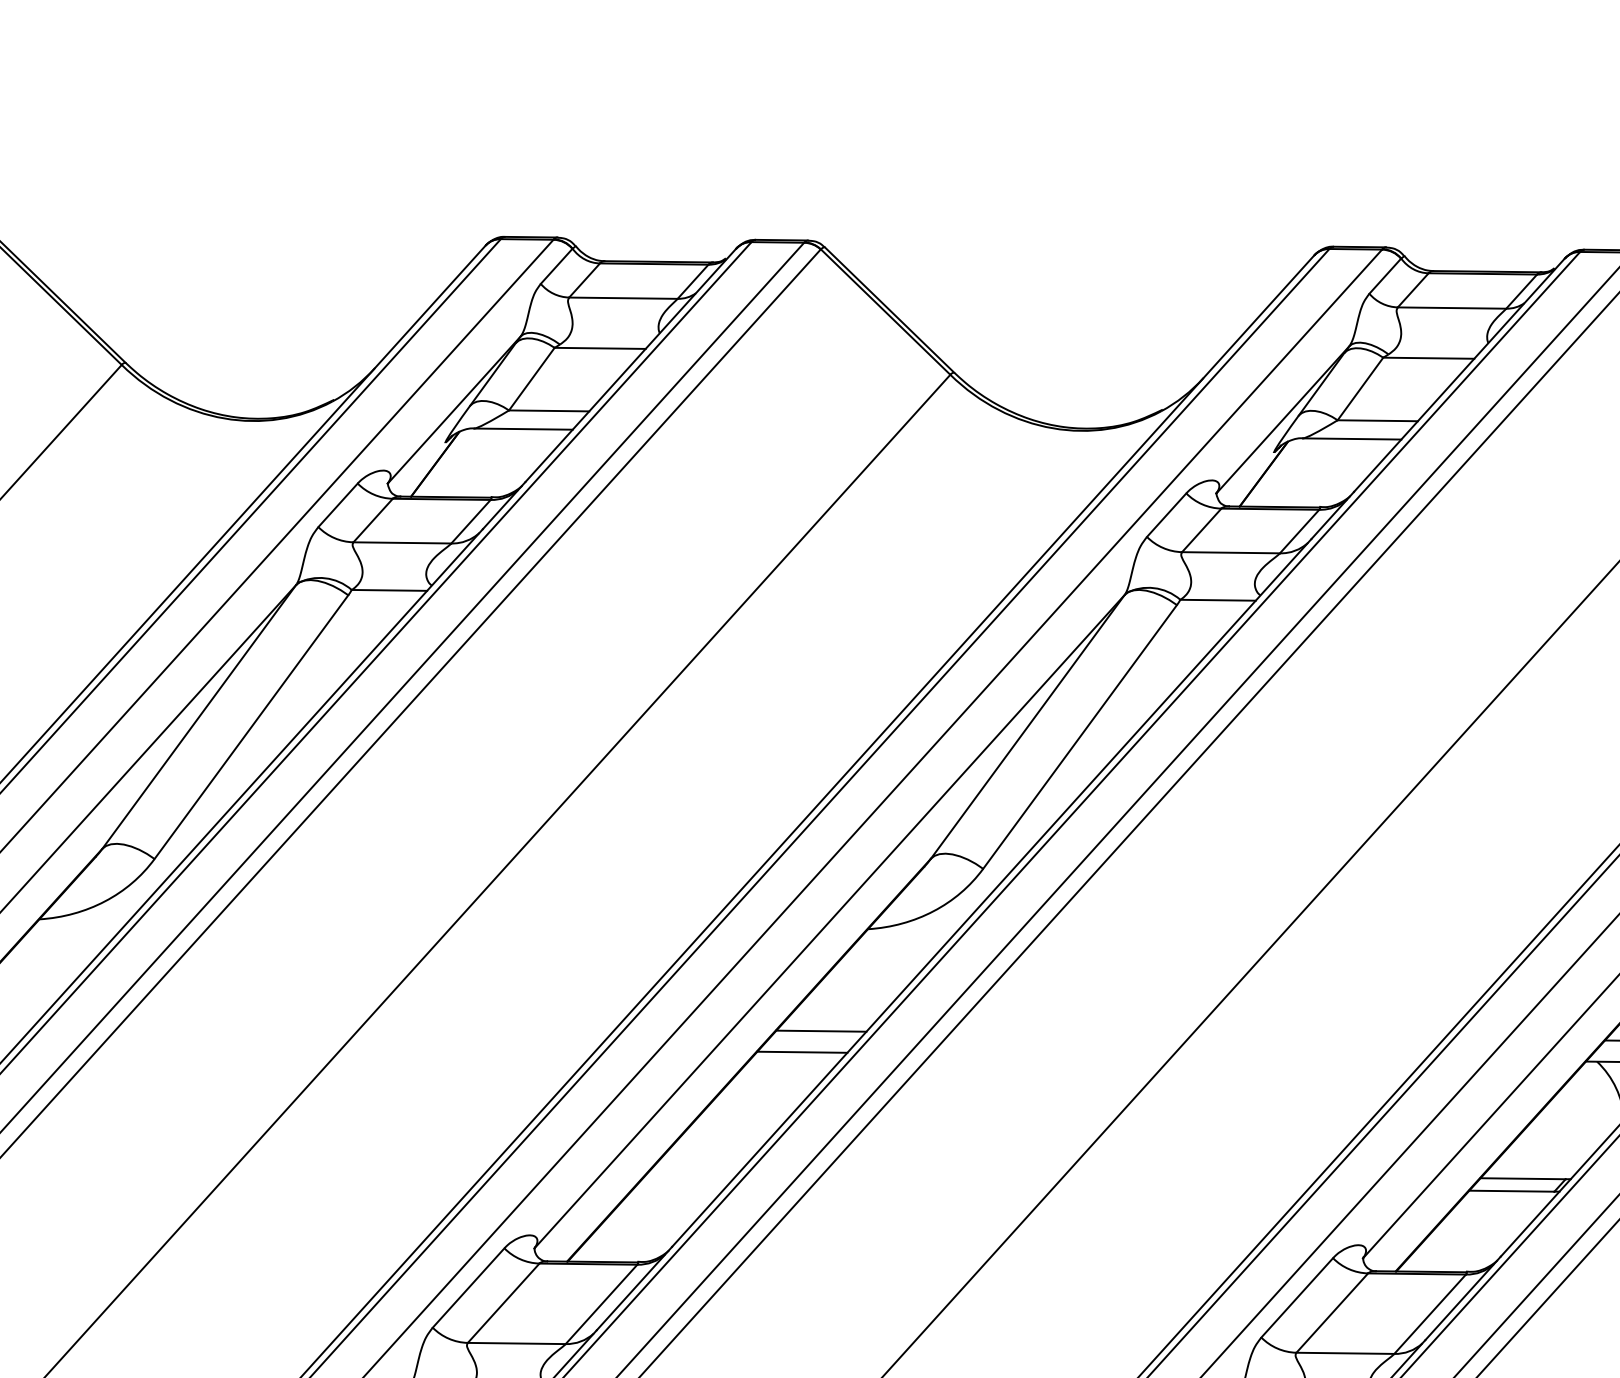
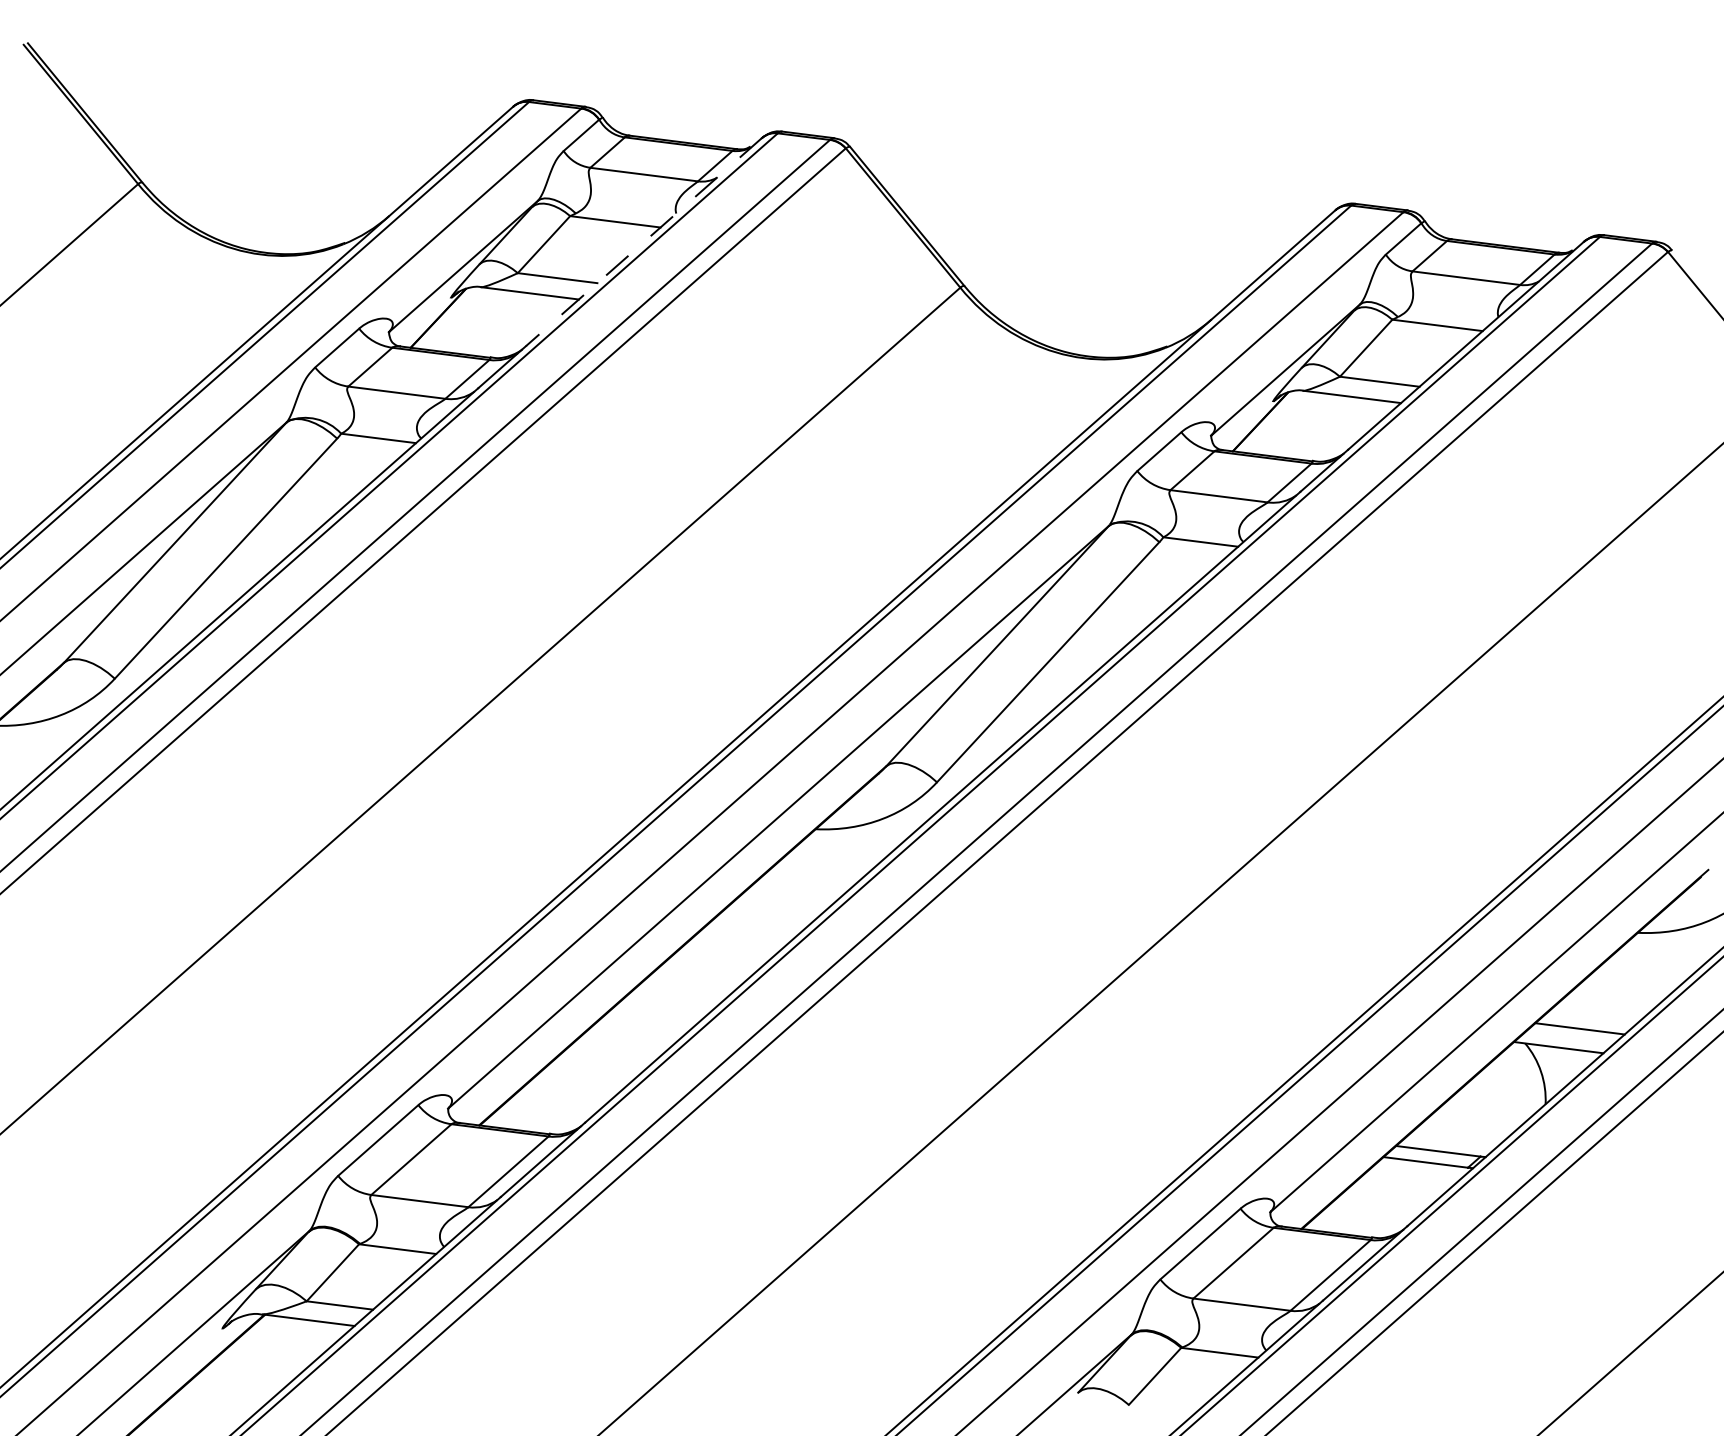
line: (630, 365) -> (643, 242), solid -> dashed
line: (820, 1030) -> (757, 924), removed
line: (802, 1051) -> (736, 943), removed

